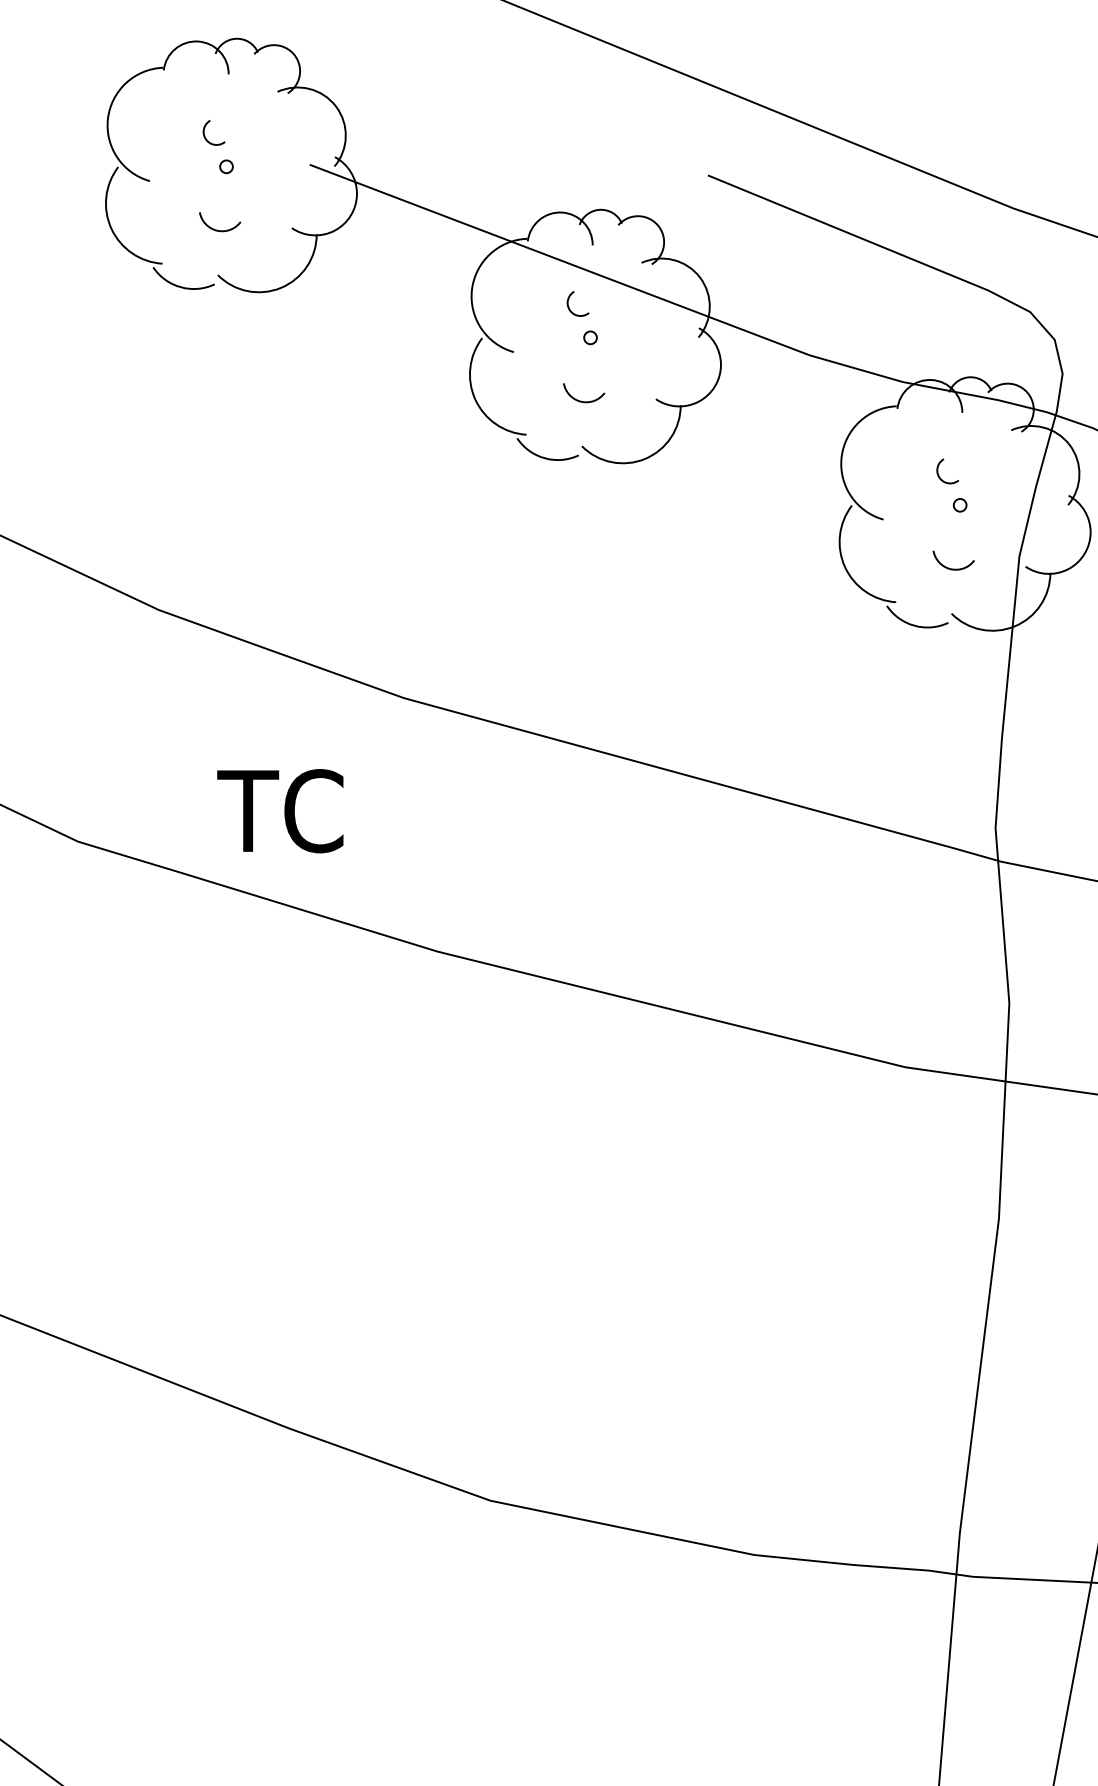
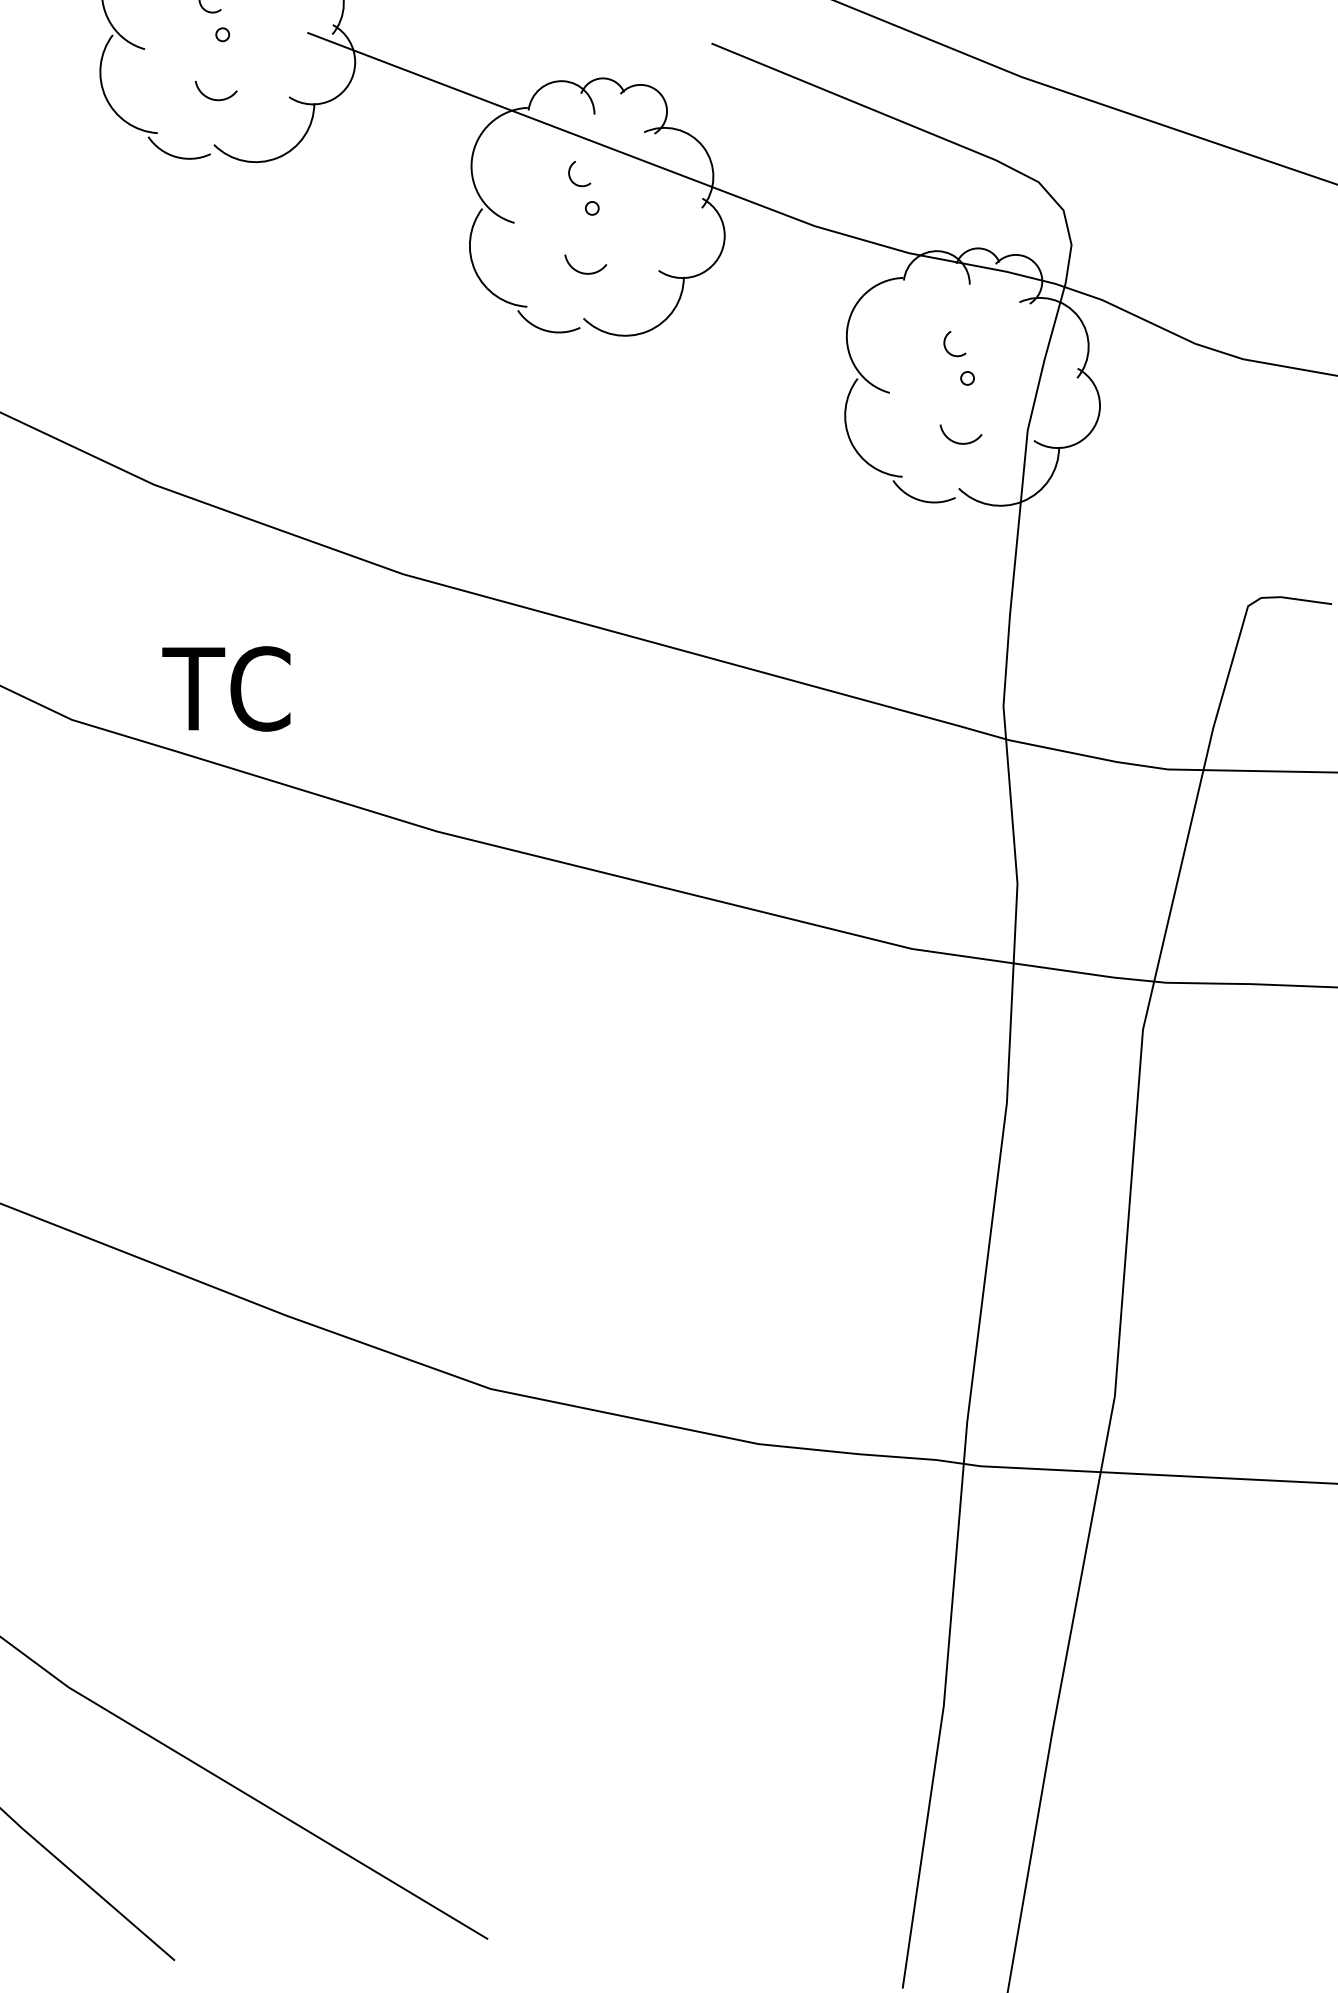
text: (280, 810) -> (226, 688), moved

